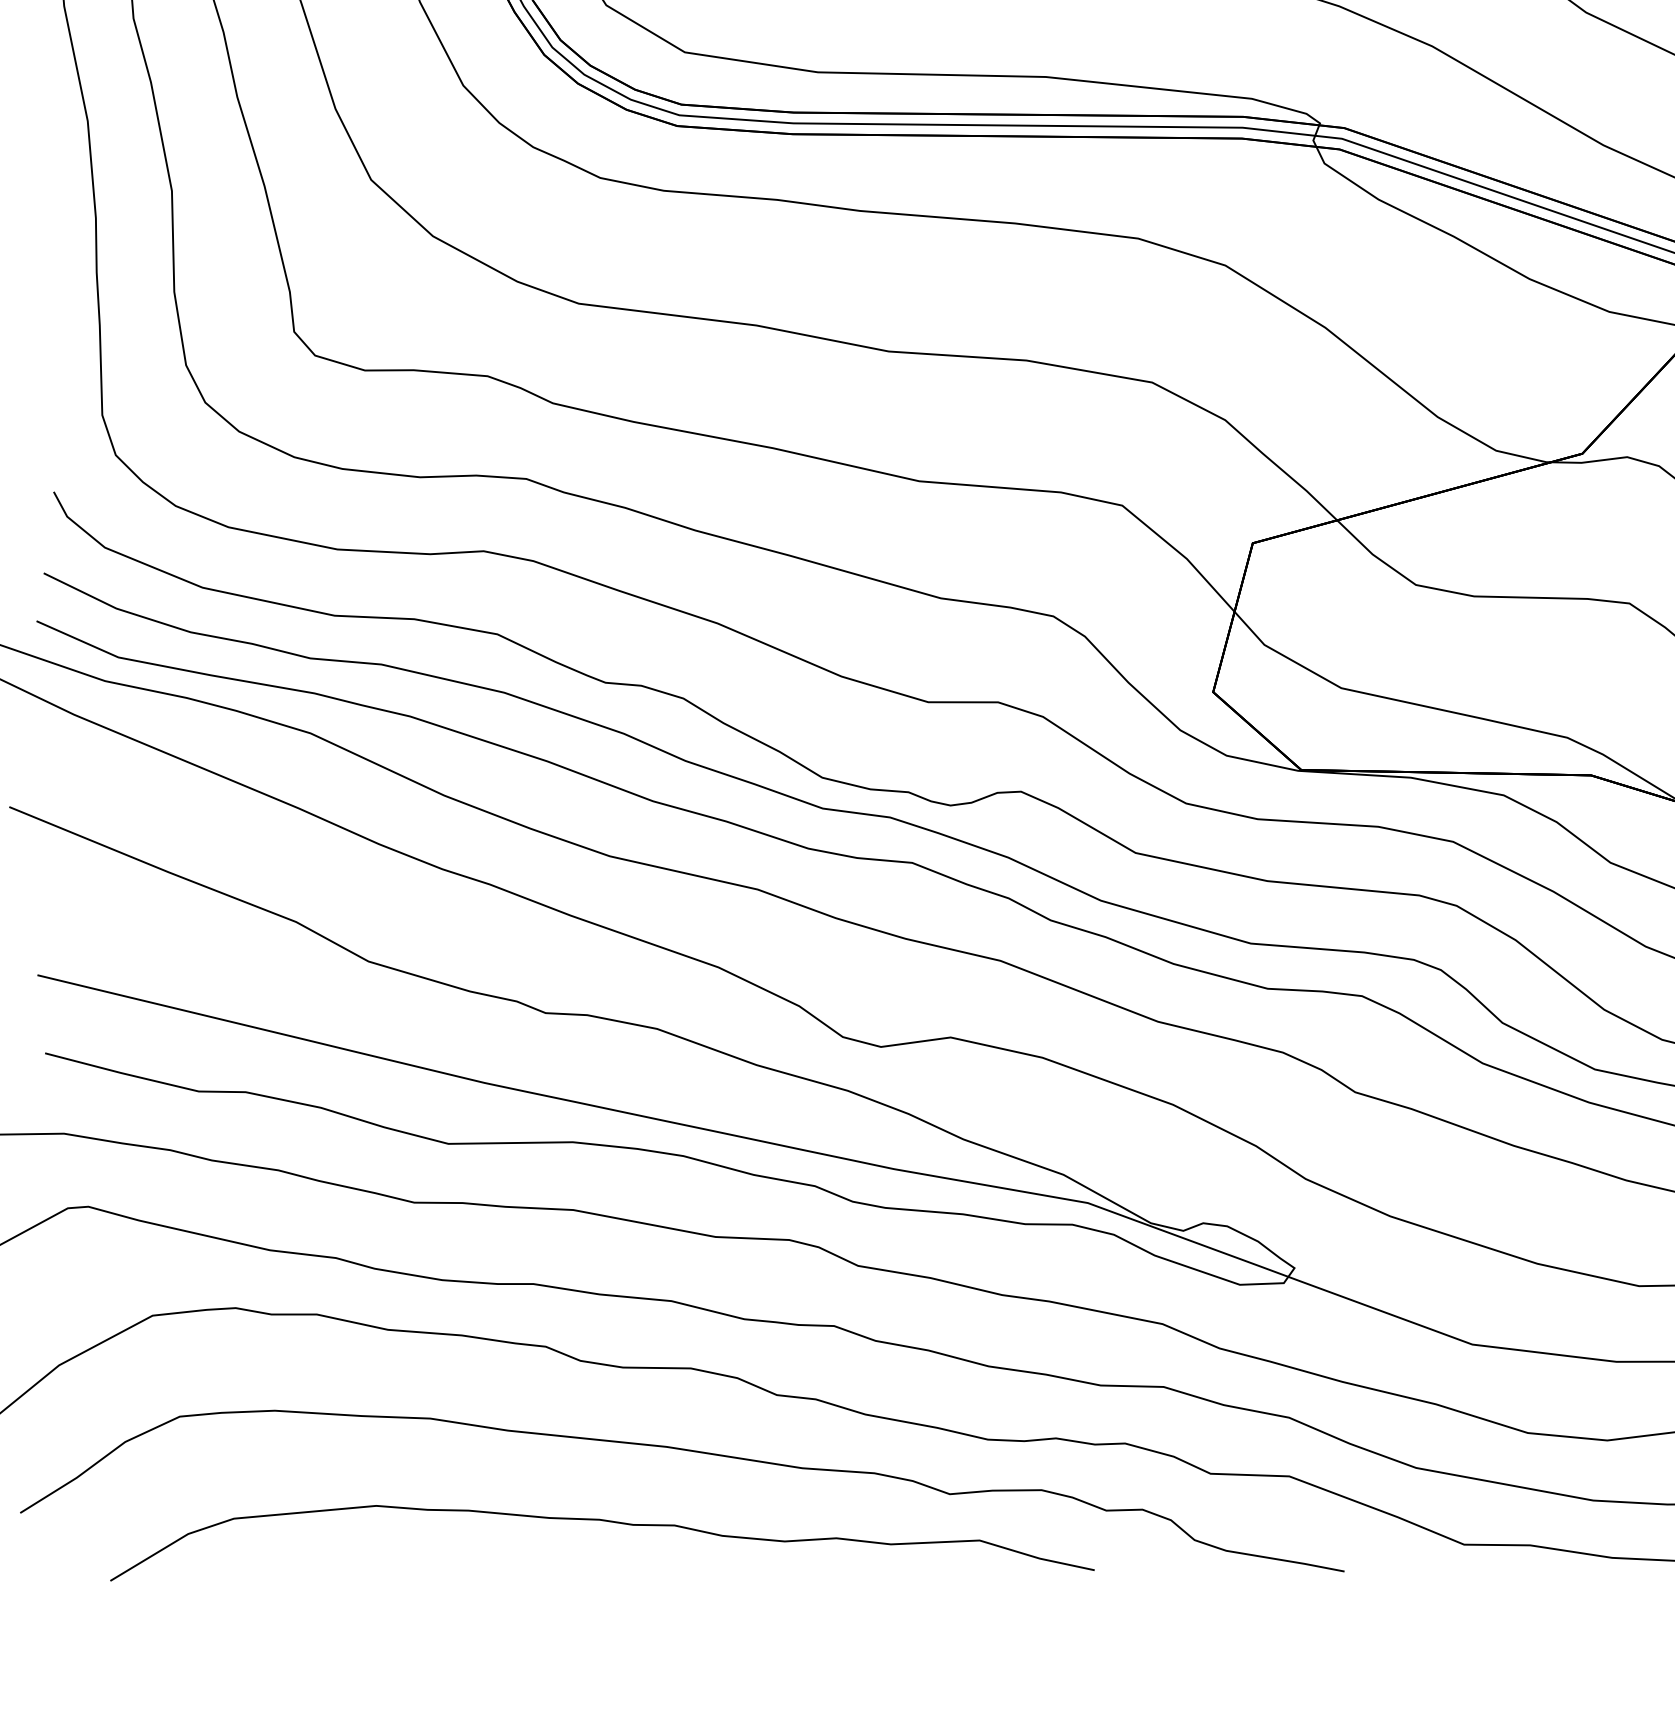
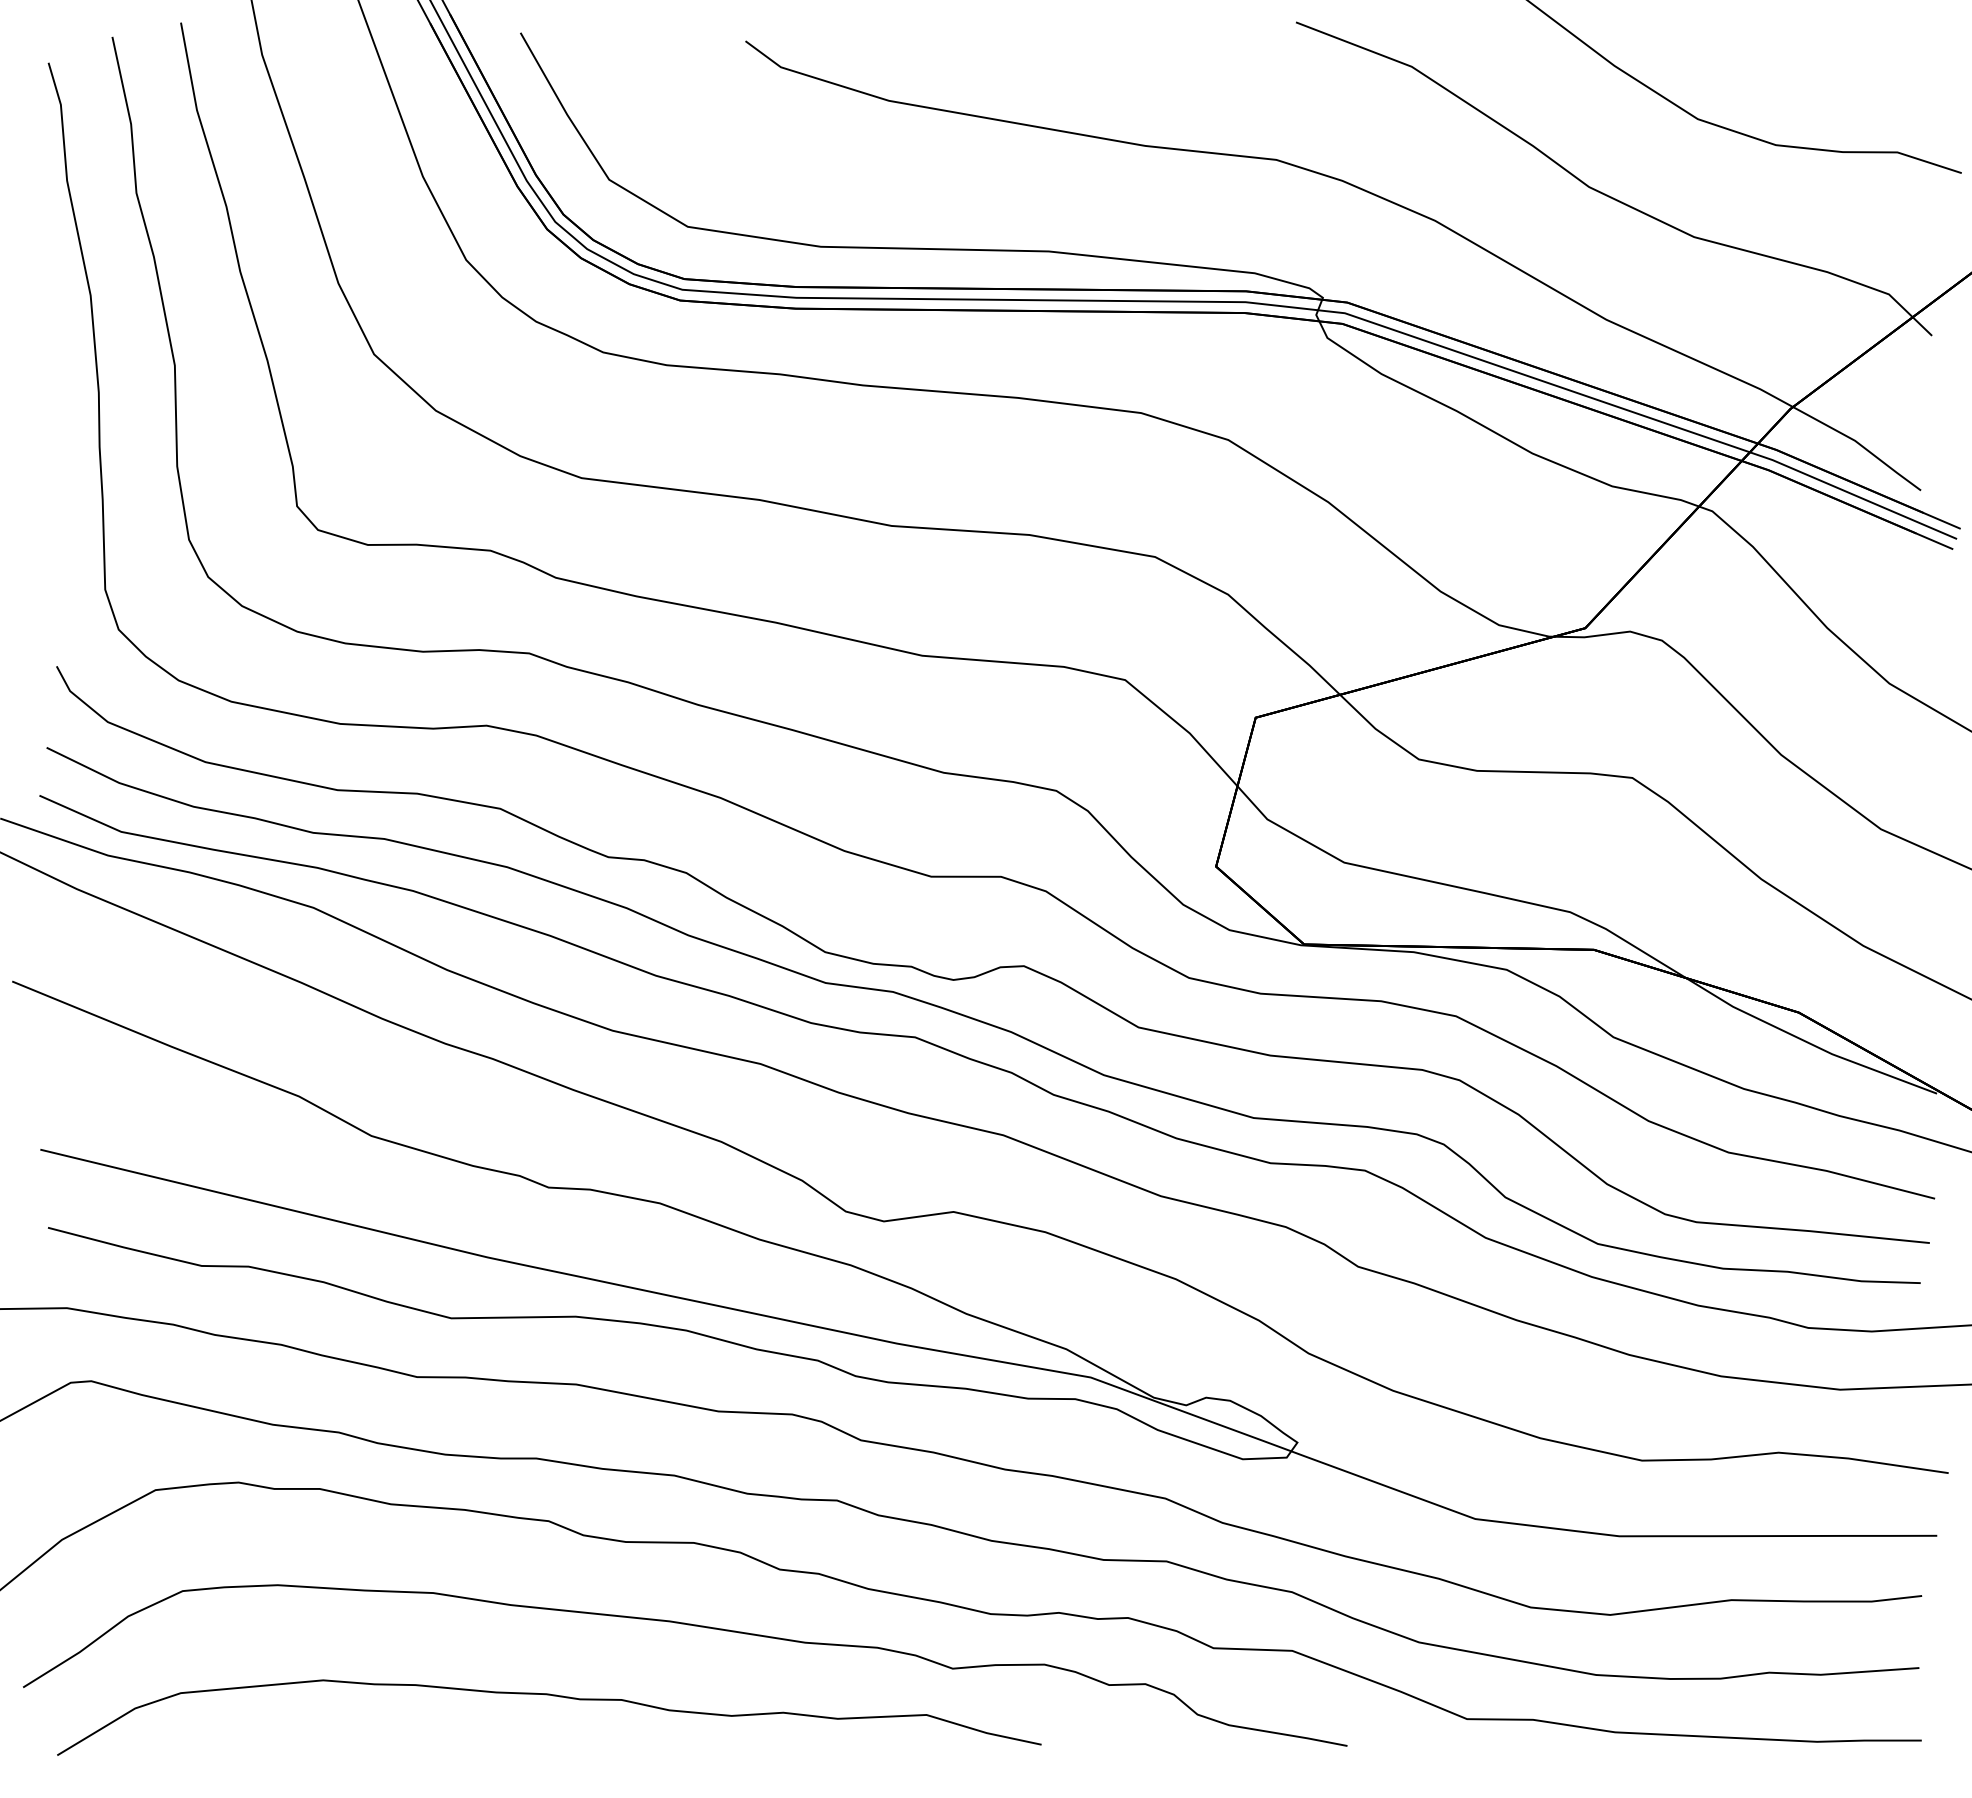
curve: (606, 1522) -> (553, 1696), moved

